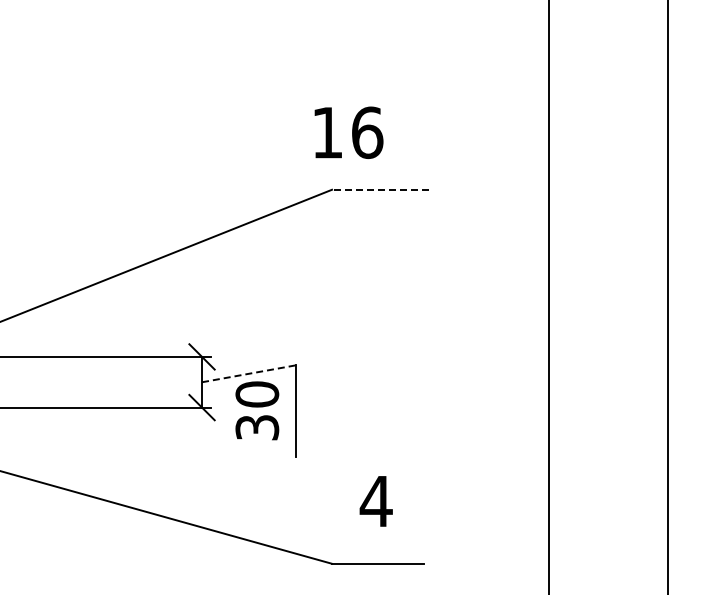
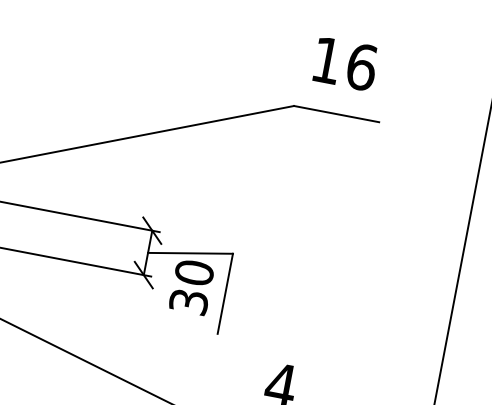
text: (348, 132) -> (345, 63), moved
line: (380, 189) -> (336, 113), dashed -> solid
line: (248, 373) -> (190, 253), dashed -> solid

